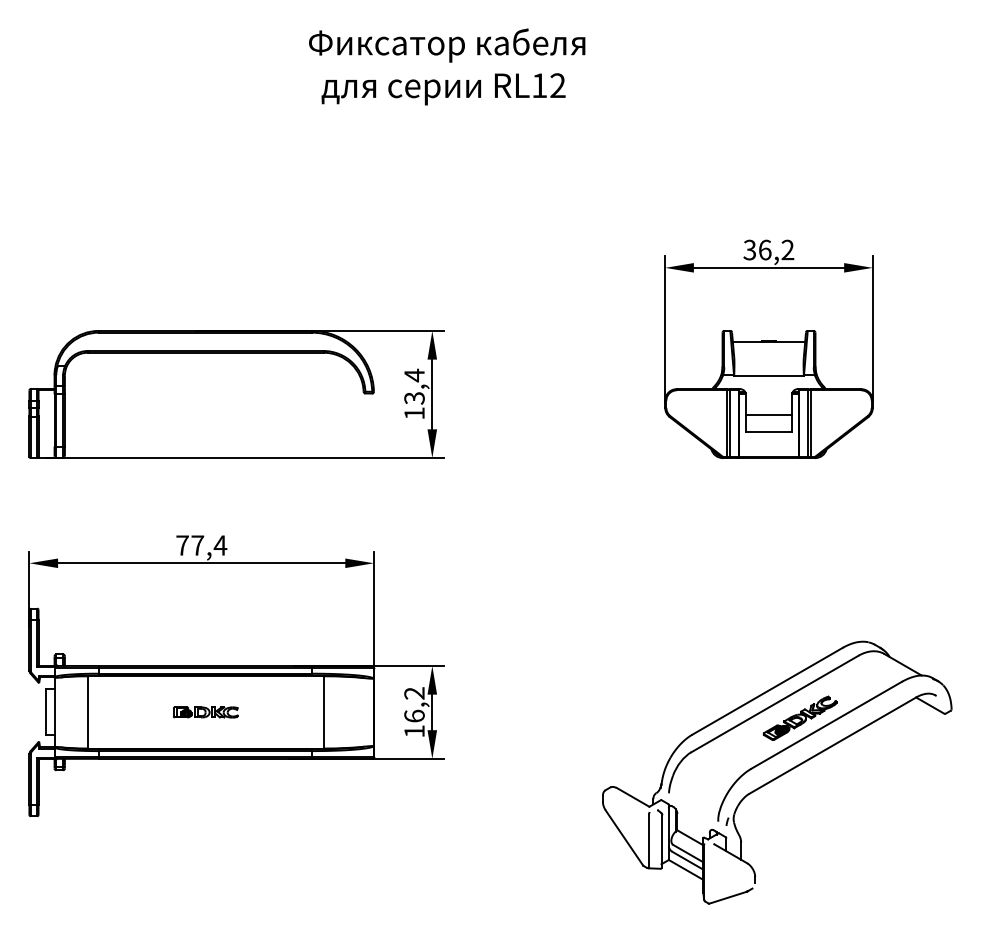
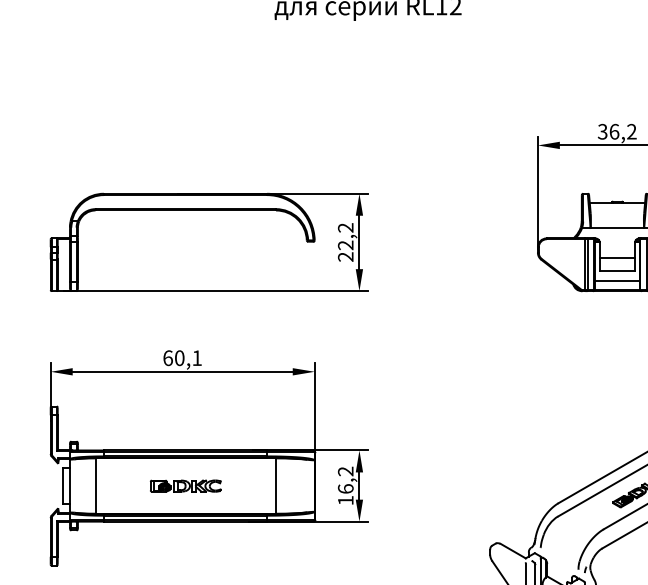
text: (414, 393) -> (345, 241), 13,4 -> 22,2
line: (768, 444) -> (617, 280), added
text: (201, 545) -> (182, 358), 77,4 -> 60,1
part: (205, 712) -> (185, 486), size x1.43

